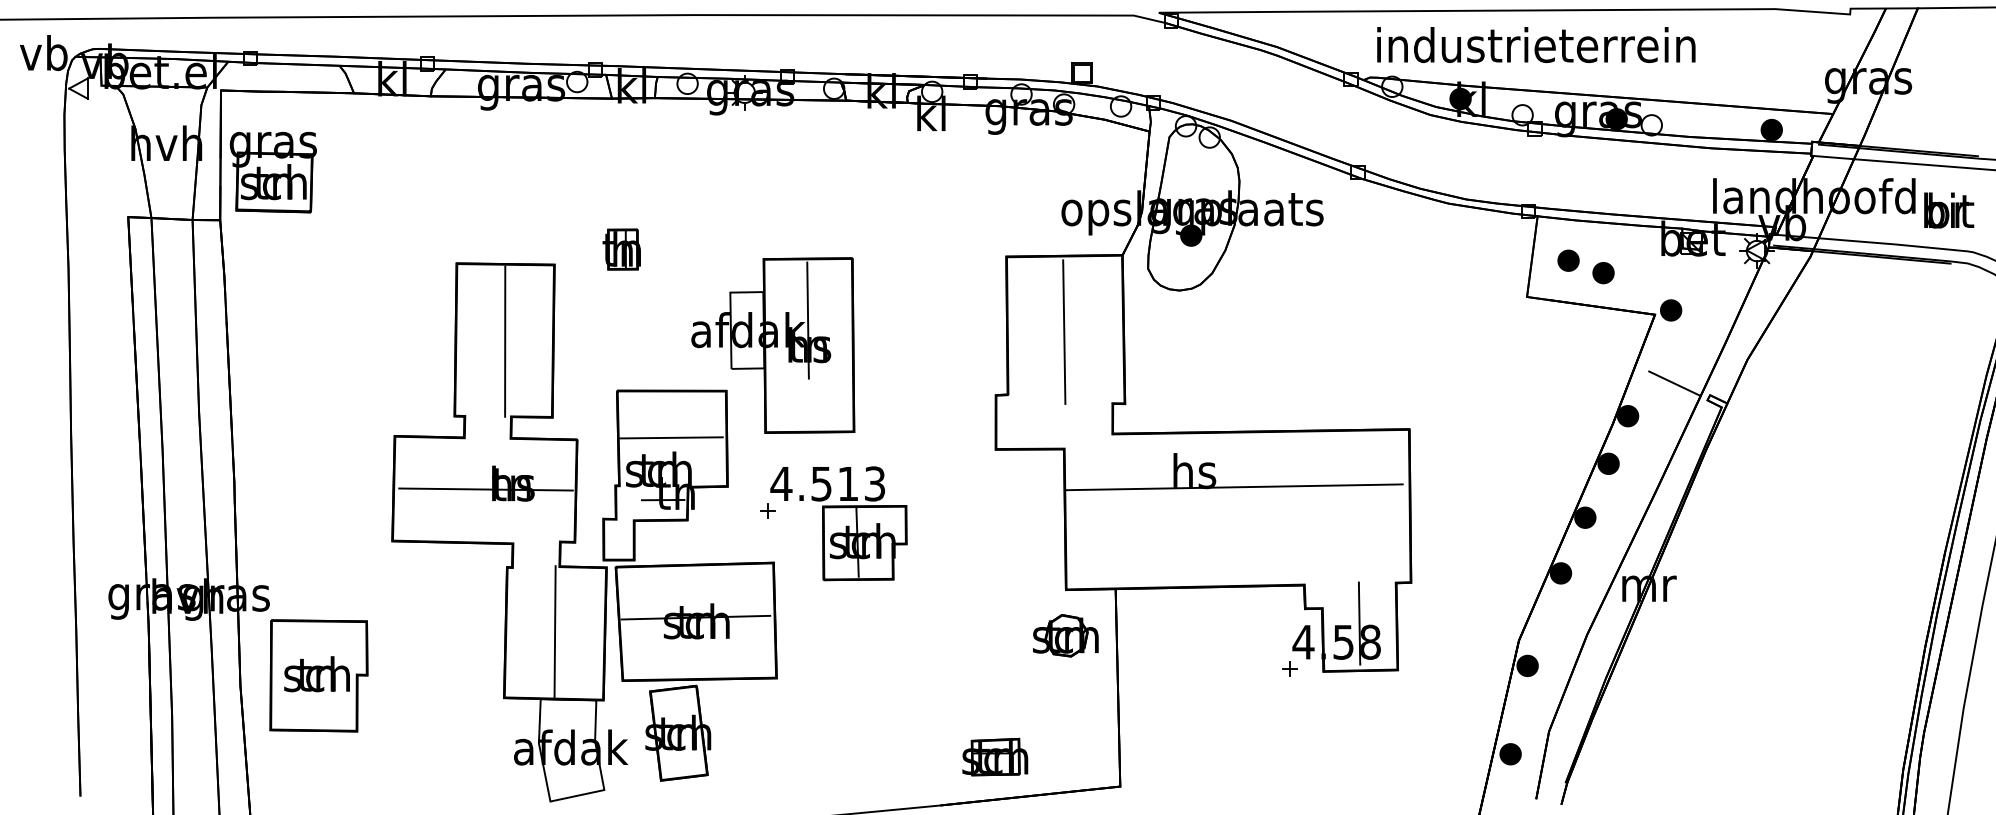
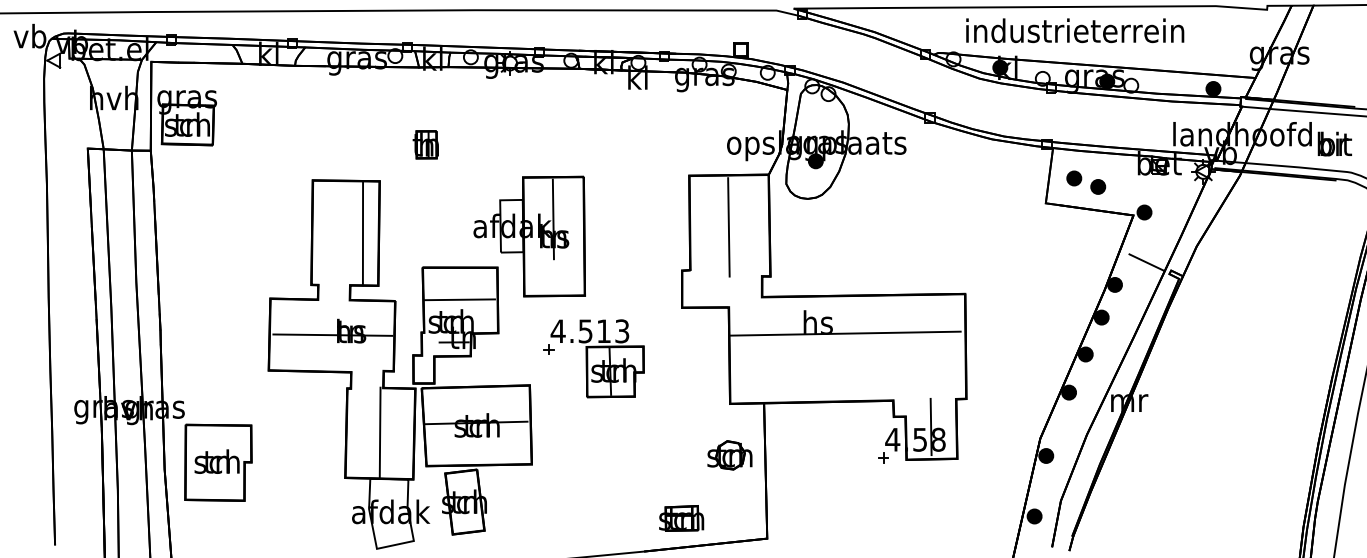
text: (1536, 44) -> (1075, 30), moved
part: (621, 249) -> (425, 144), moved
line: (504, 341) -> (362, 233), moved
part: (833, 523) -> (593, 358), moved
part: (1065, 636) -> (729, 455), moved

